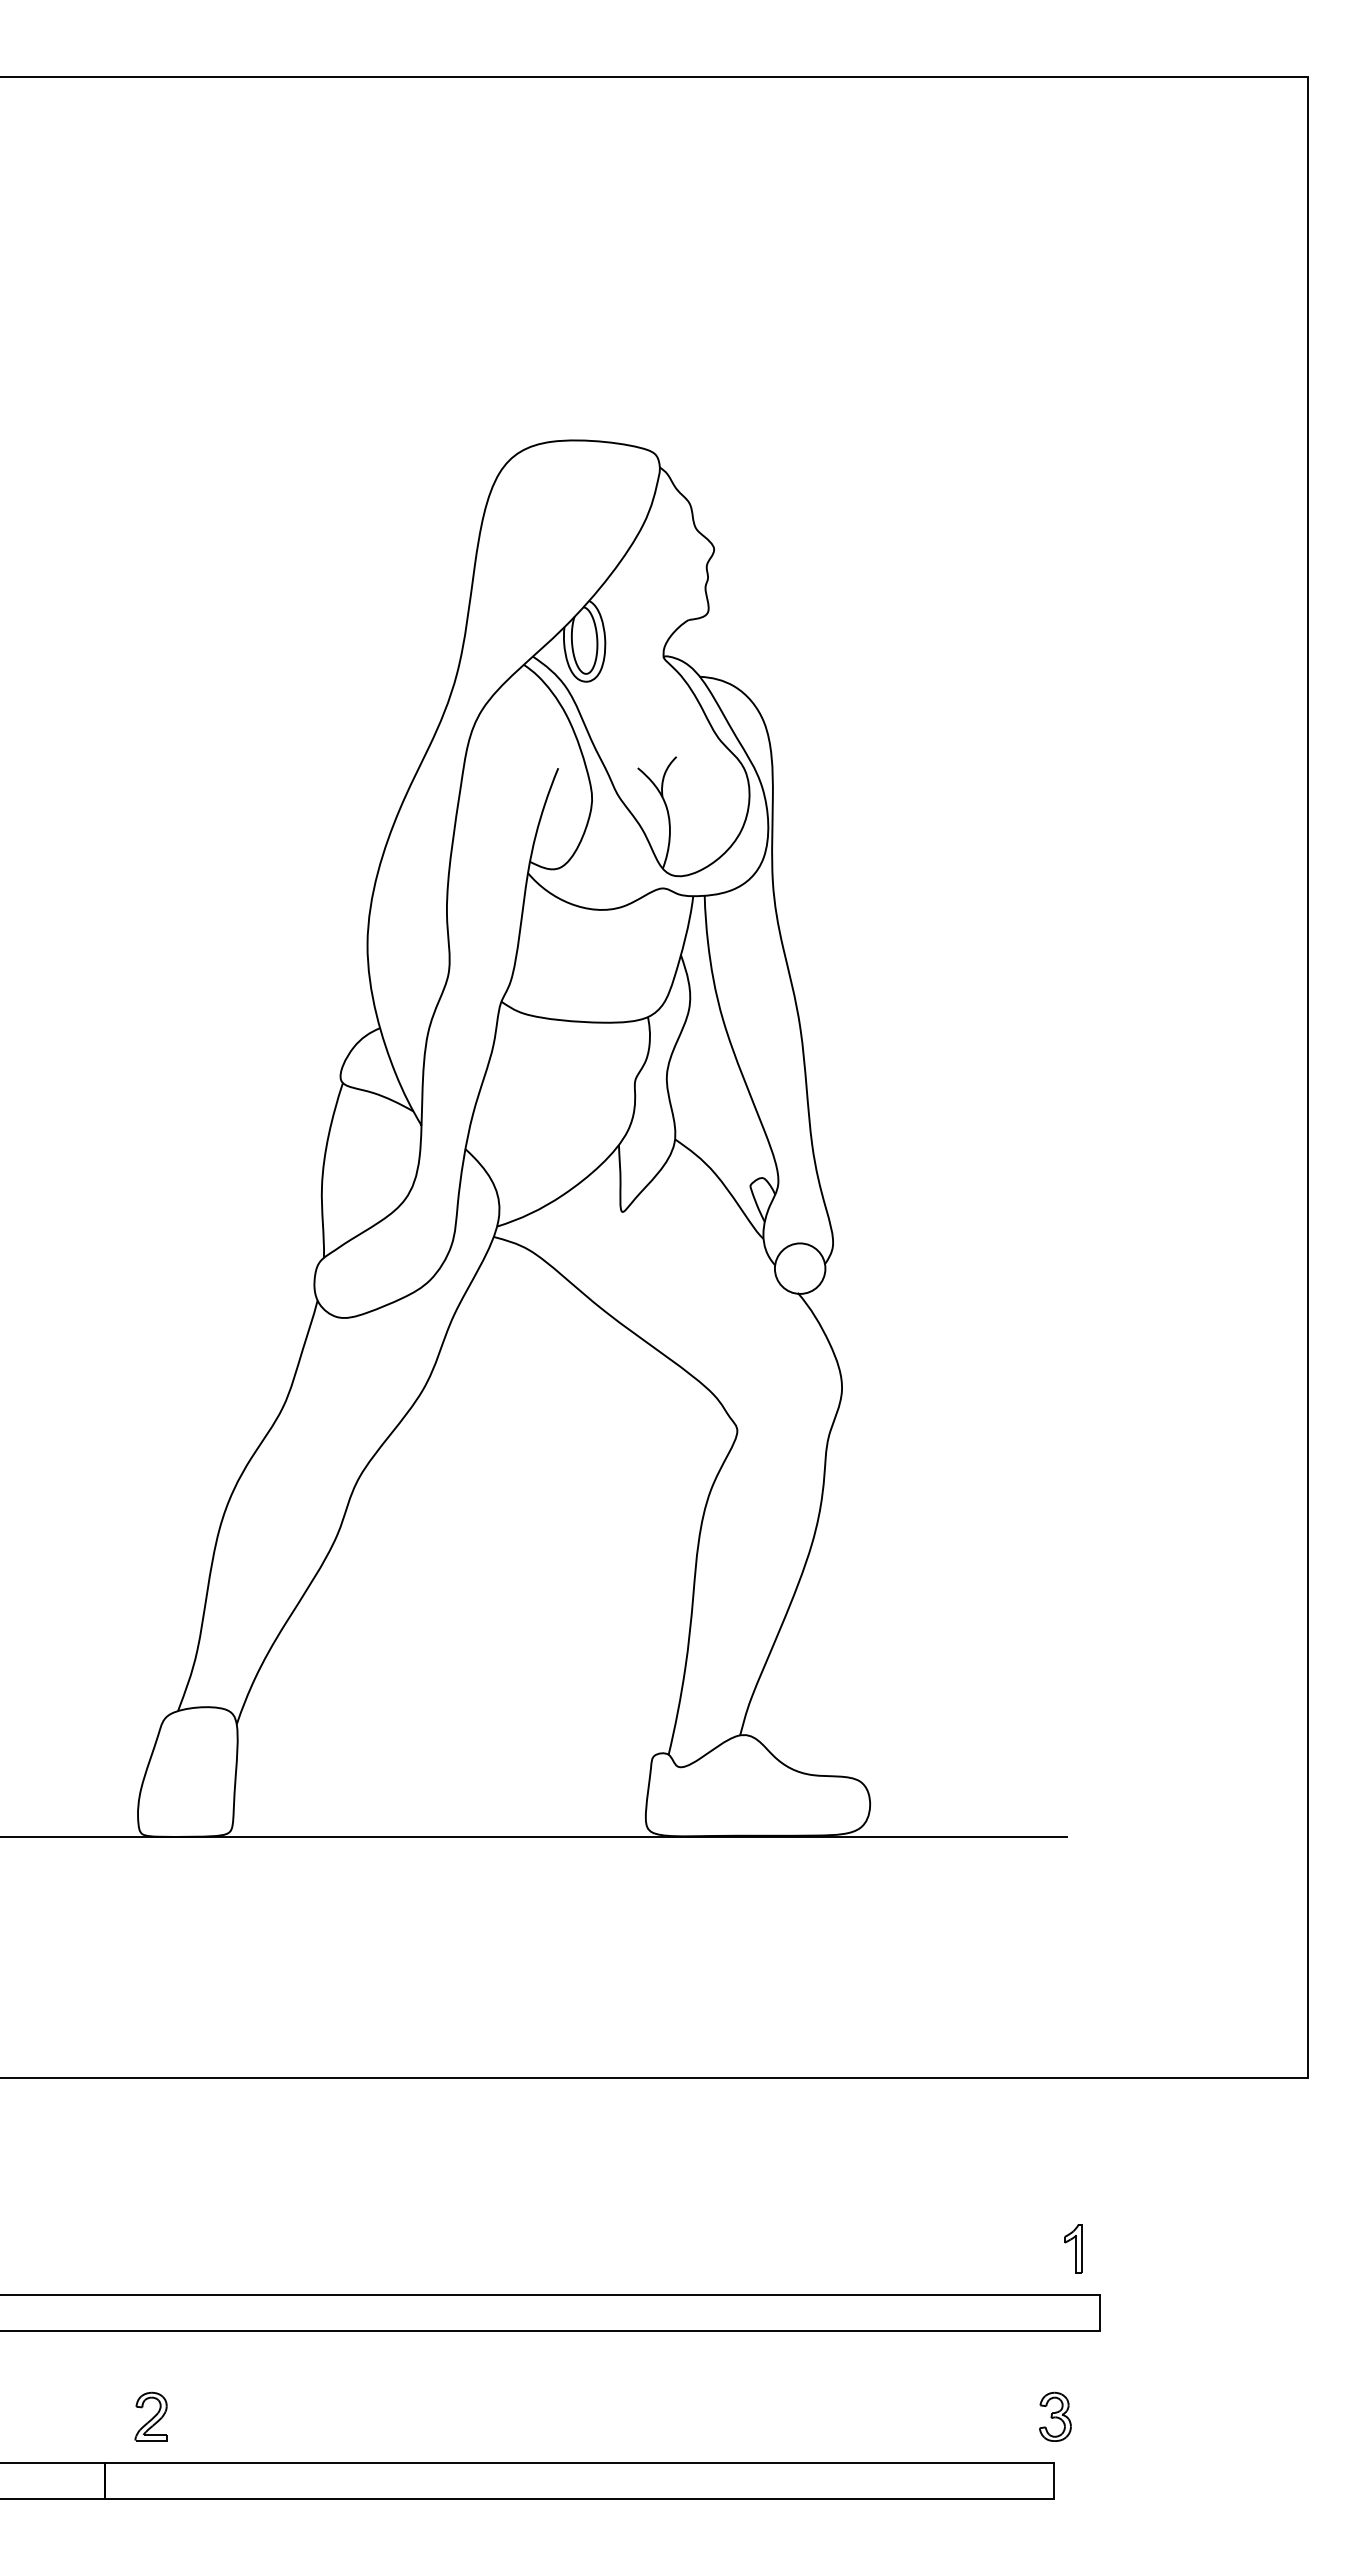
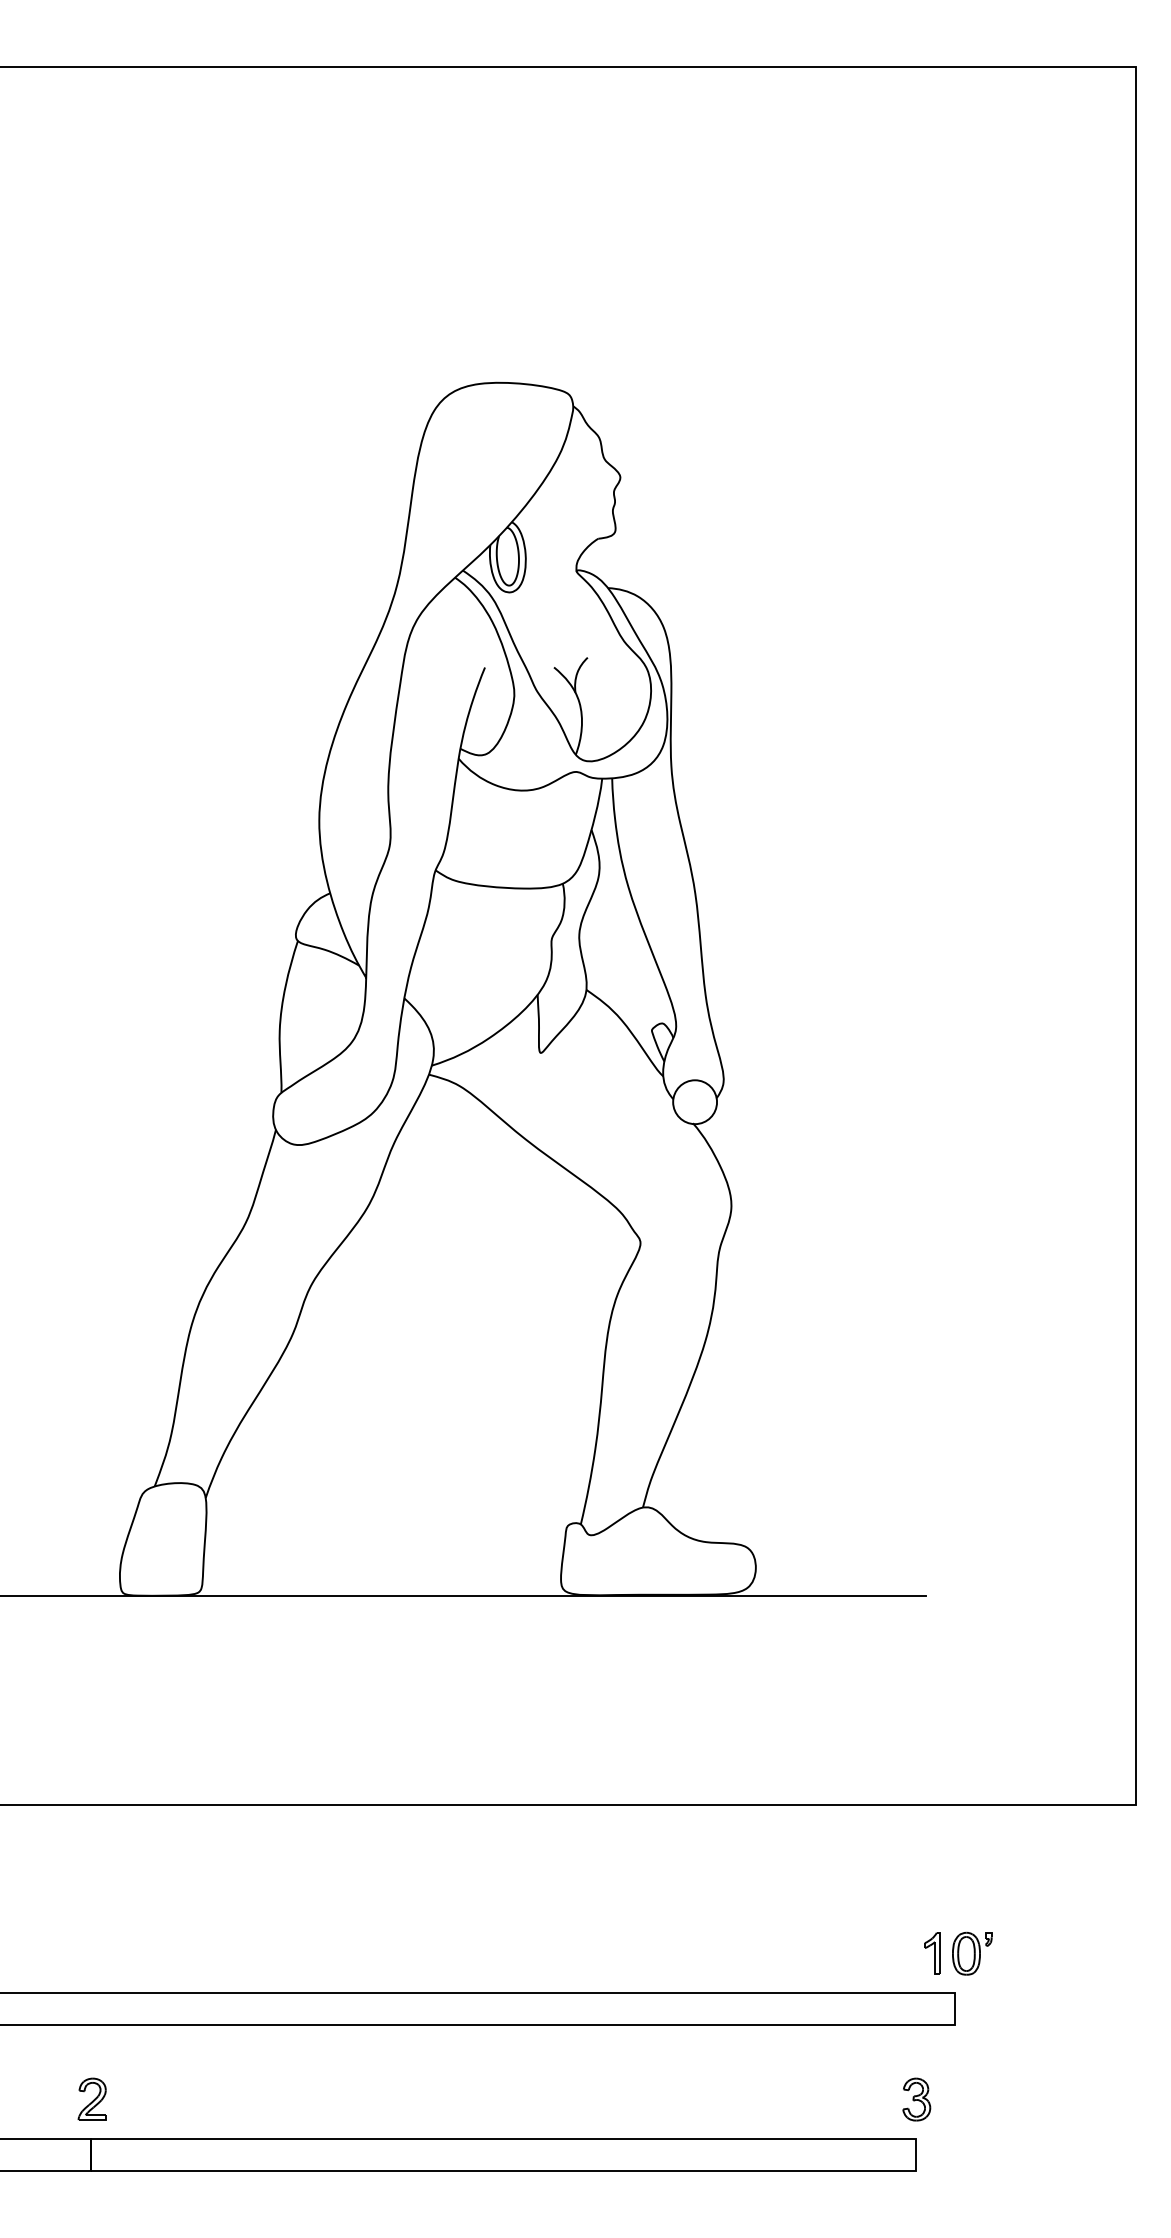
part: (1119, 2249) -> (972, 1954), added
part: (150, 2416) -> (91, 2099), moved

